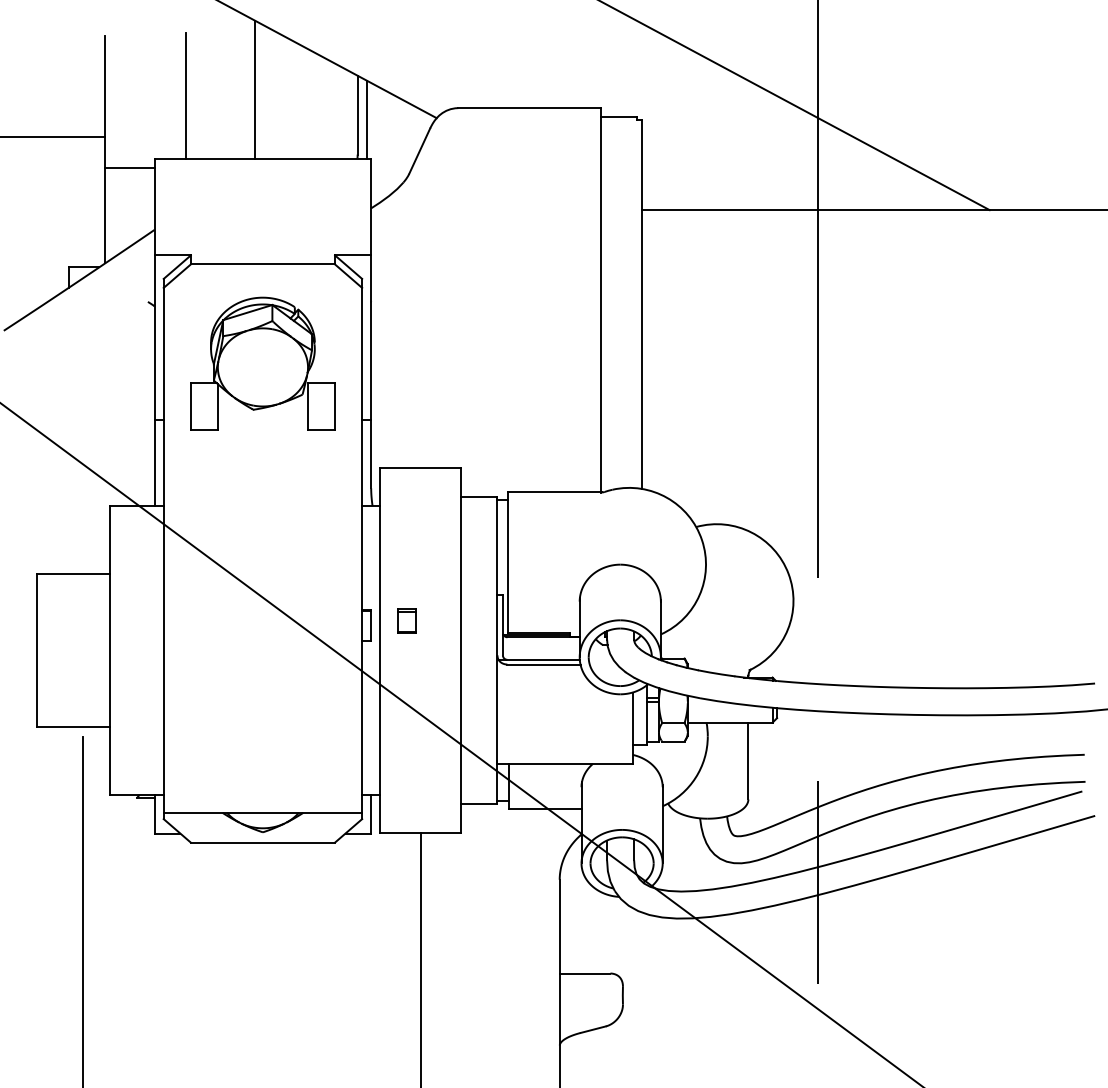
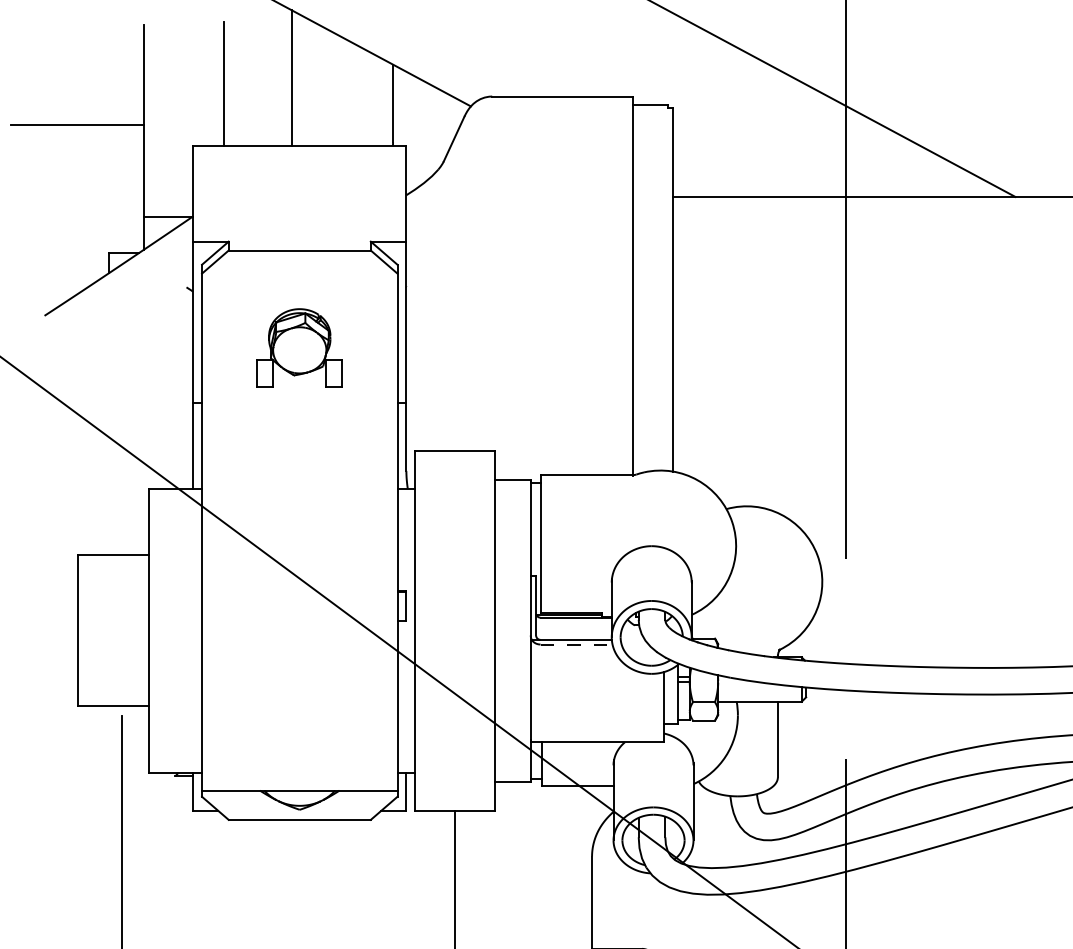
line: (366, 119) -> (401, 107), removed
line: (129, 168) -> (168, 217), moved
part: (262, 363) -> (299, 348), size x0.6
part: (406, 620) -> (441, 601), removed
line: (543, 664) -> (576, 644), solid -> dashed

